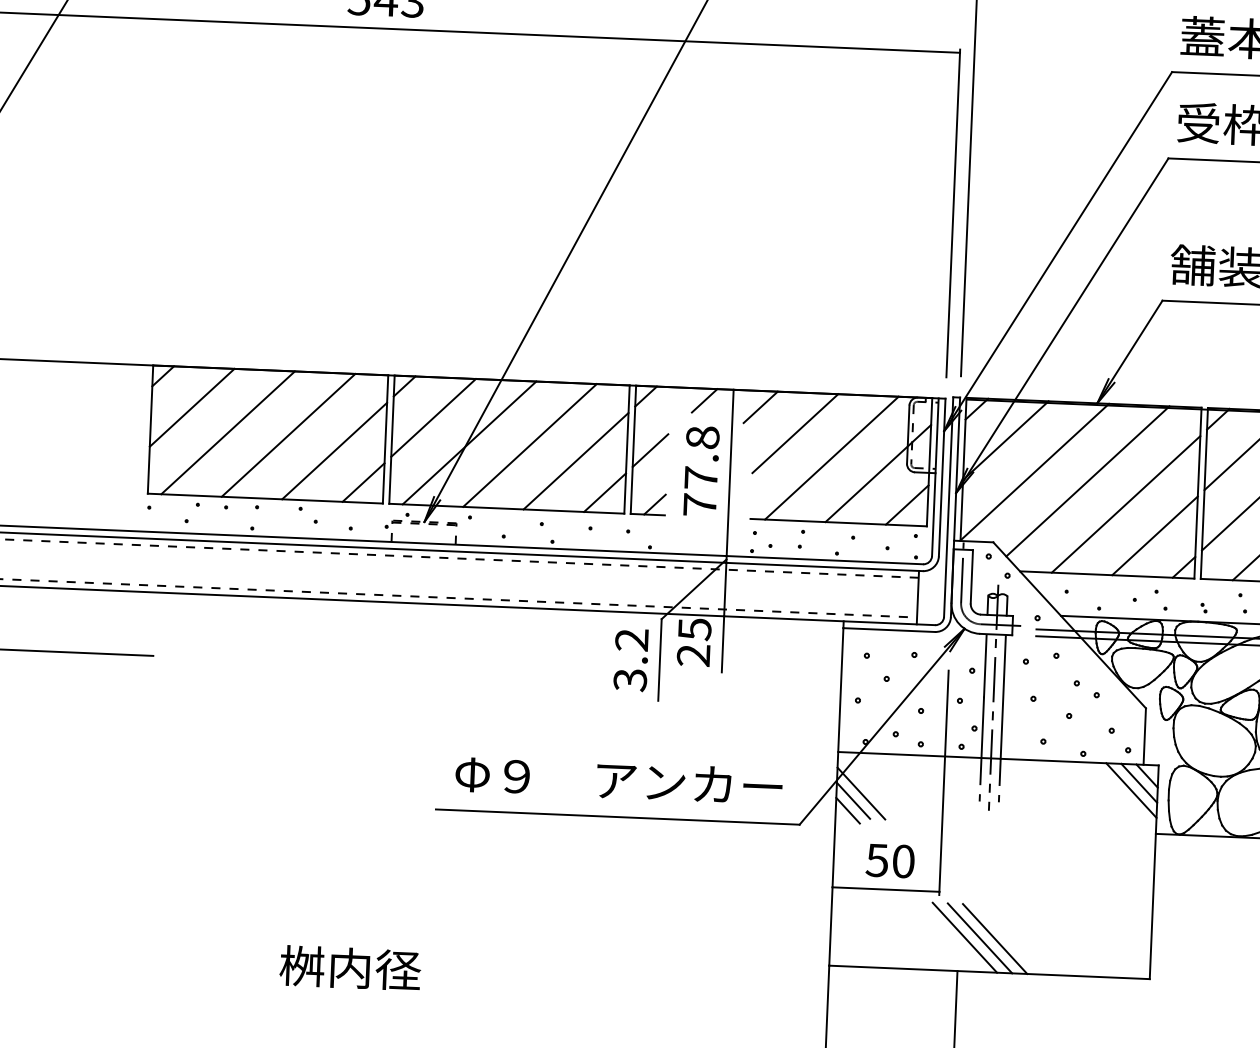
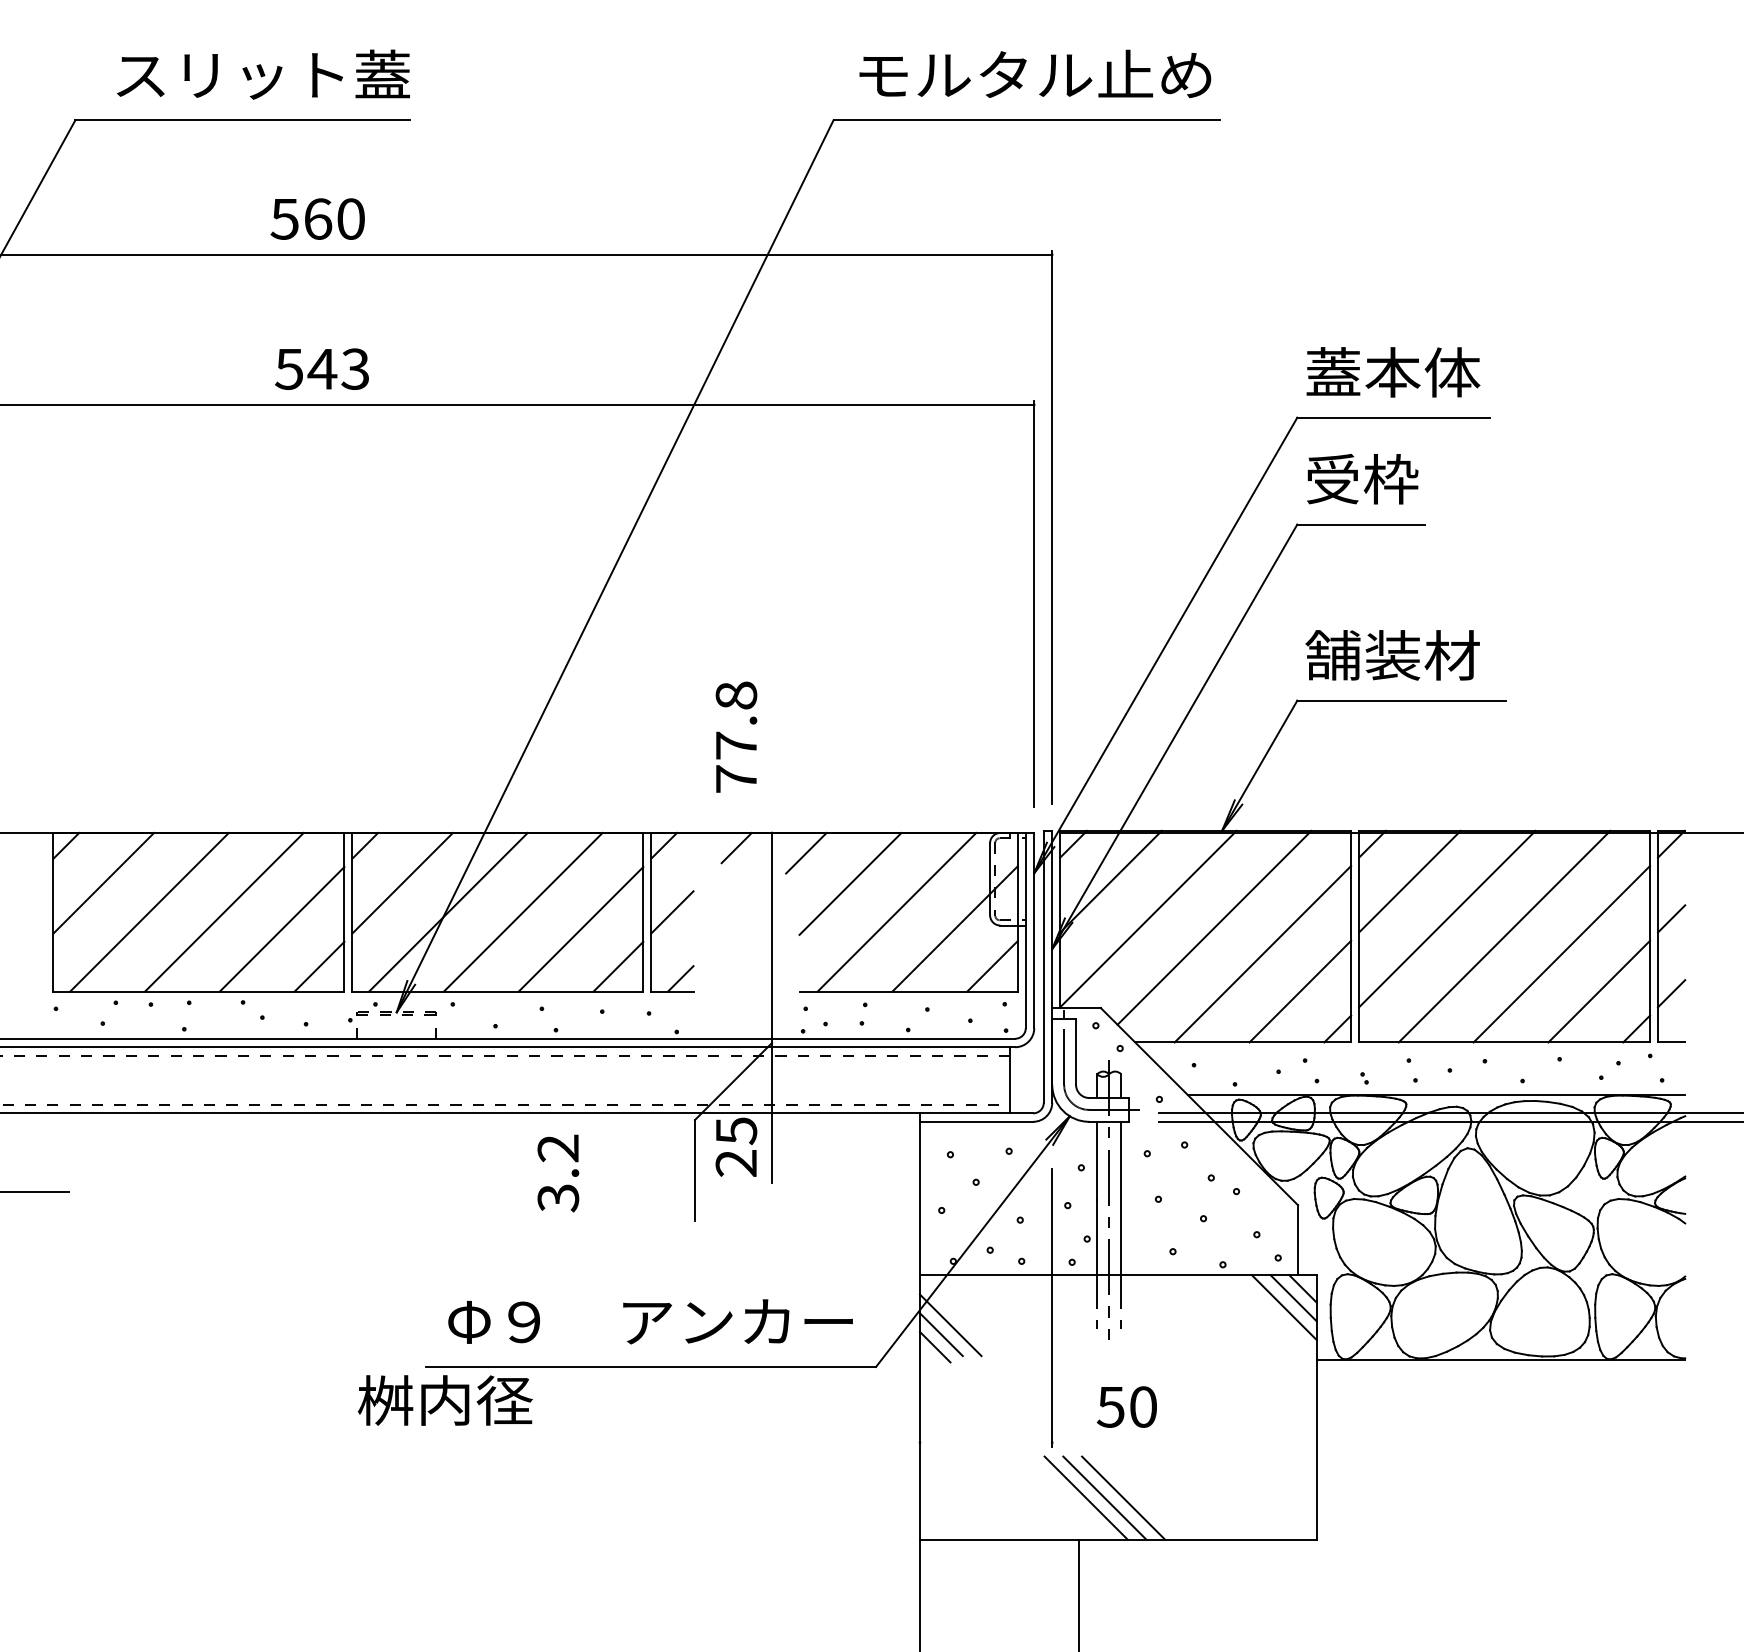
text: (701, 470) -> (736, 736), moved
text: (631, 660) -> (558, 1173), moved
text: (889, 860) -> (1126, 1406), moved
line: (885, 889) -> (985, 1442), removed
text: (350, 968) -> (445, 1400), moved

